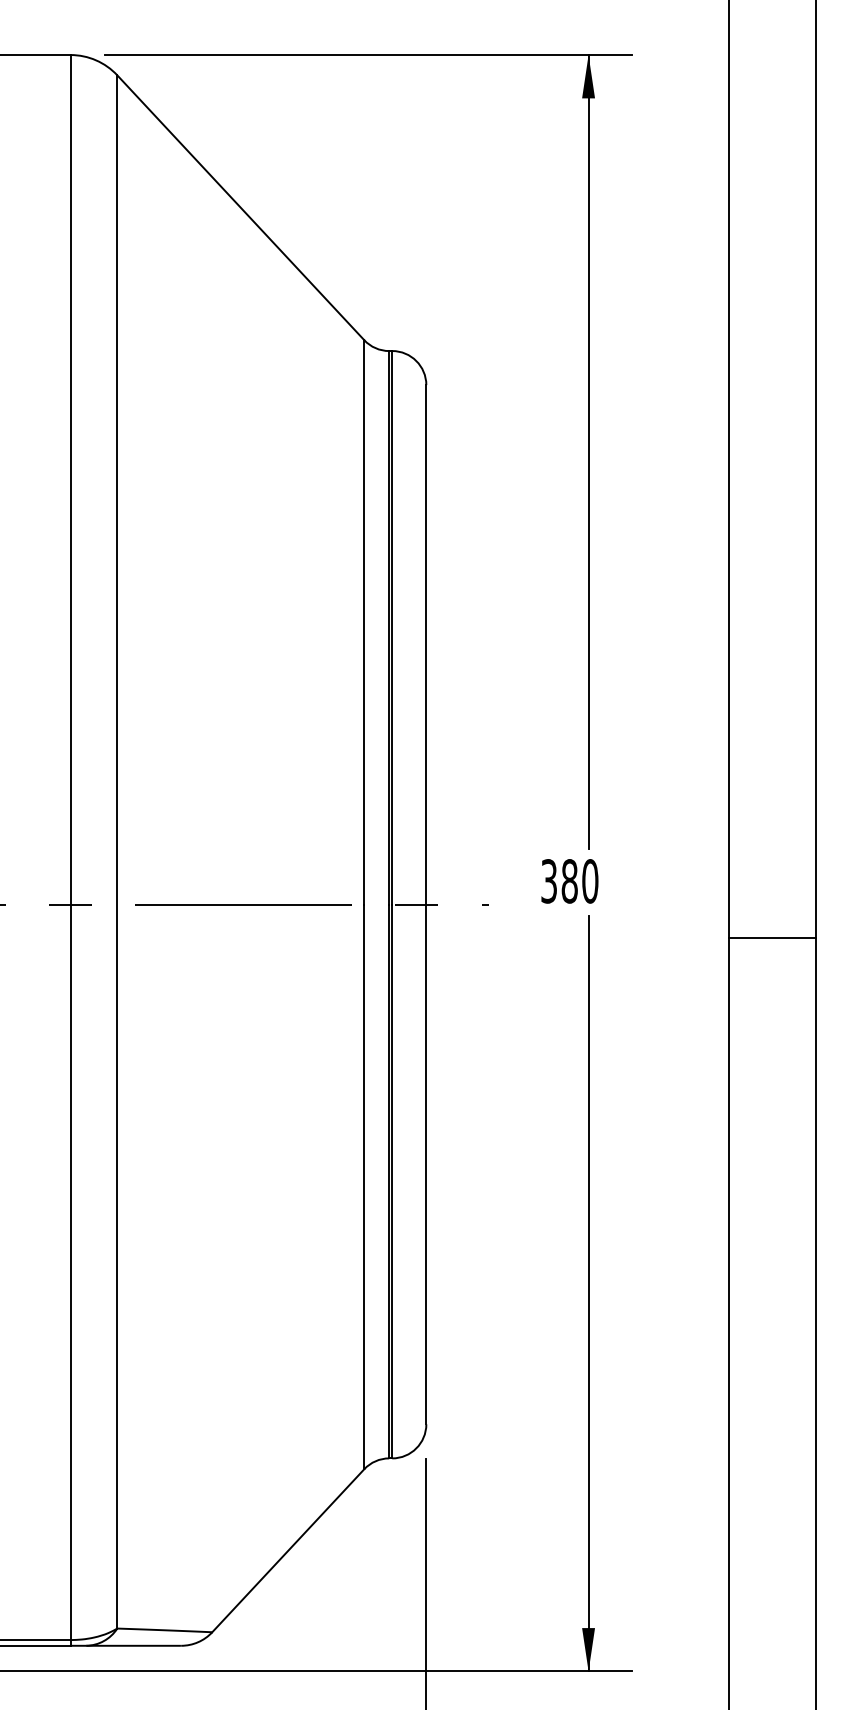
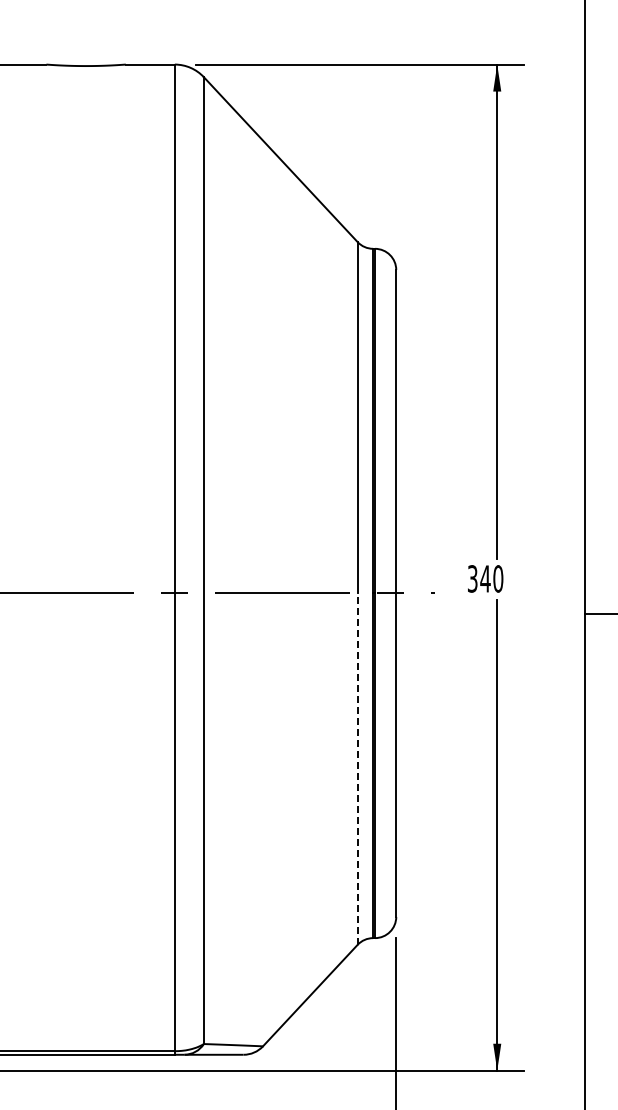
text: (569, 880) -> (485, 578), 380 -> 340
line: (364, 1187) -> (357, 769), solid -> dashed

